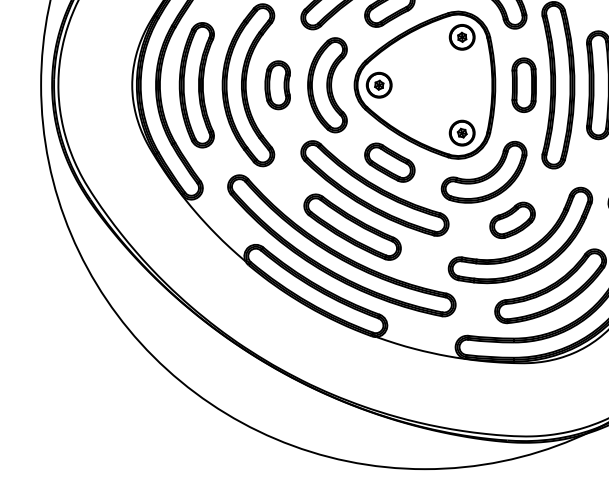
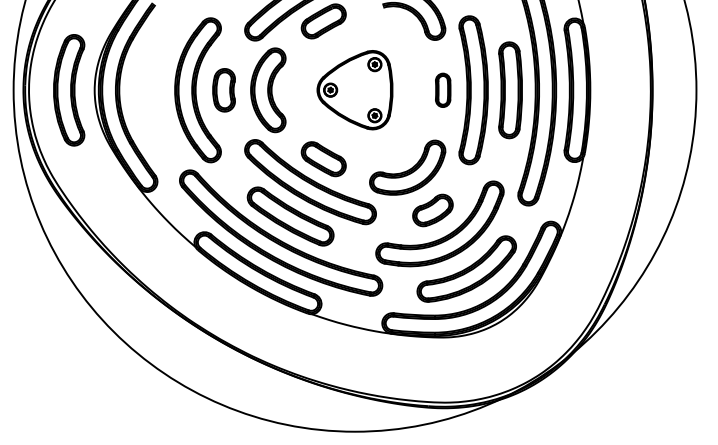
part: (424, 84) -> (354, 89), size x0.6
part: (197, 85) -> (69, 90), moved
part: (523, 85) -> (442, 90), size x0.7

